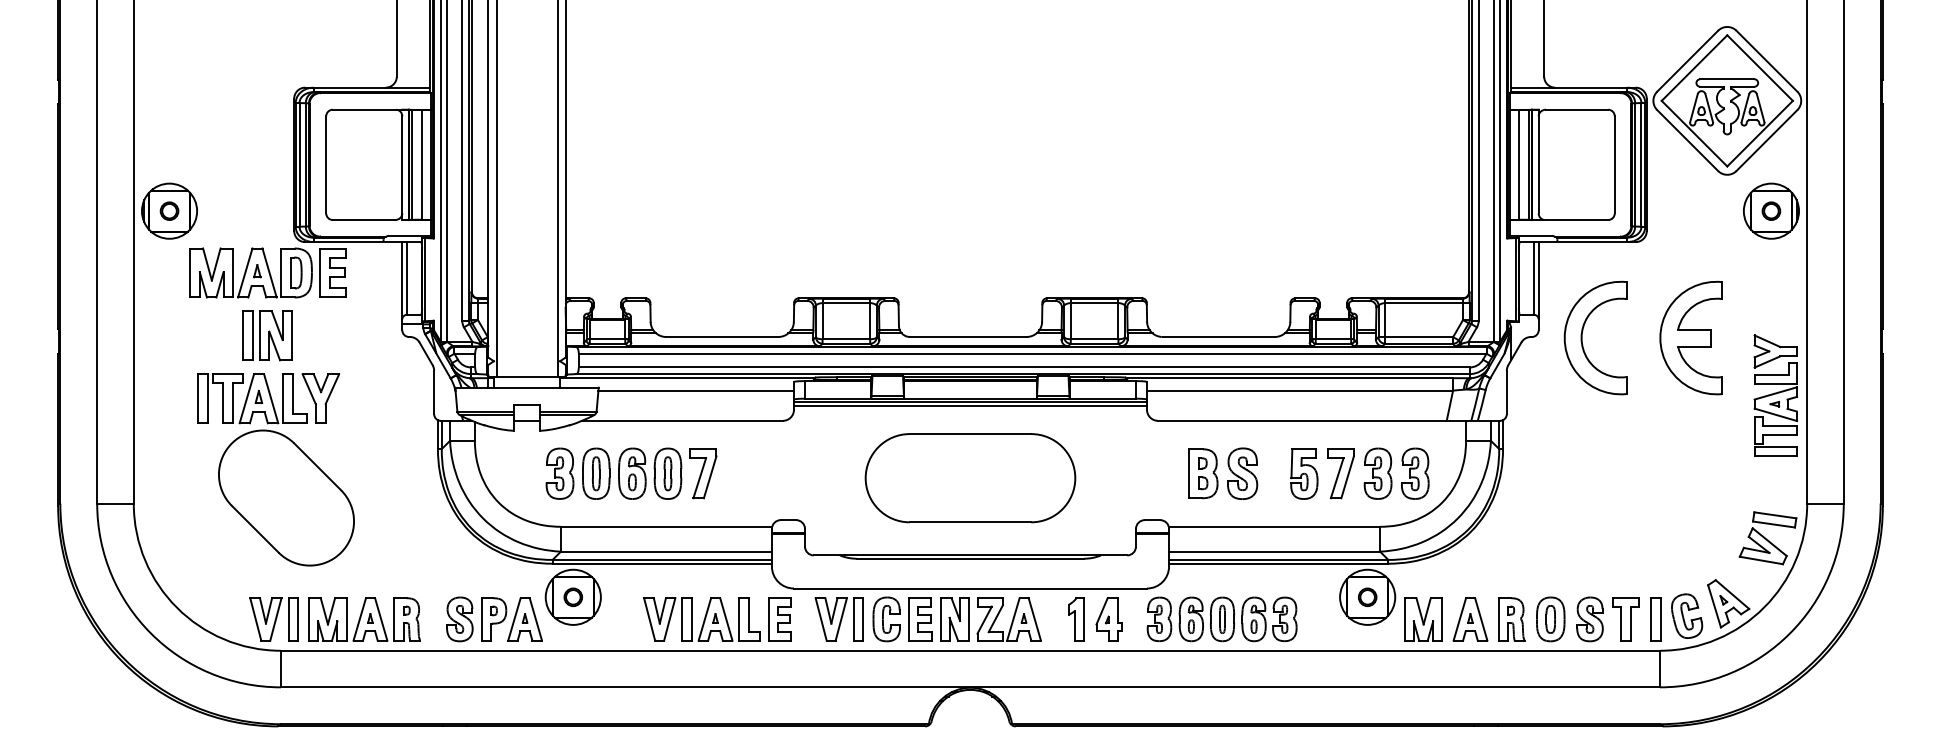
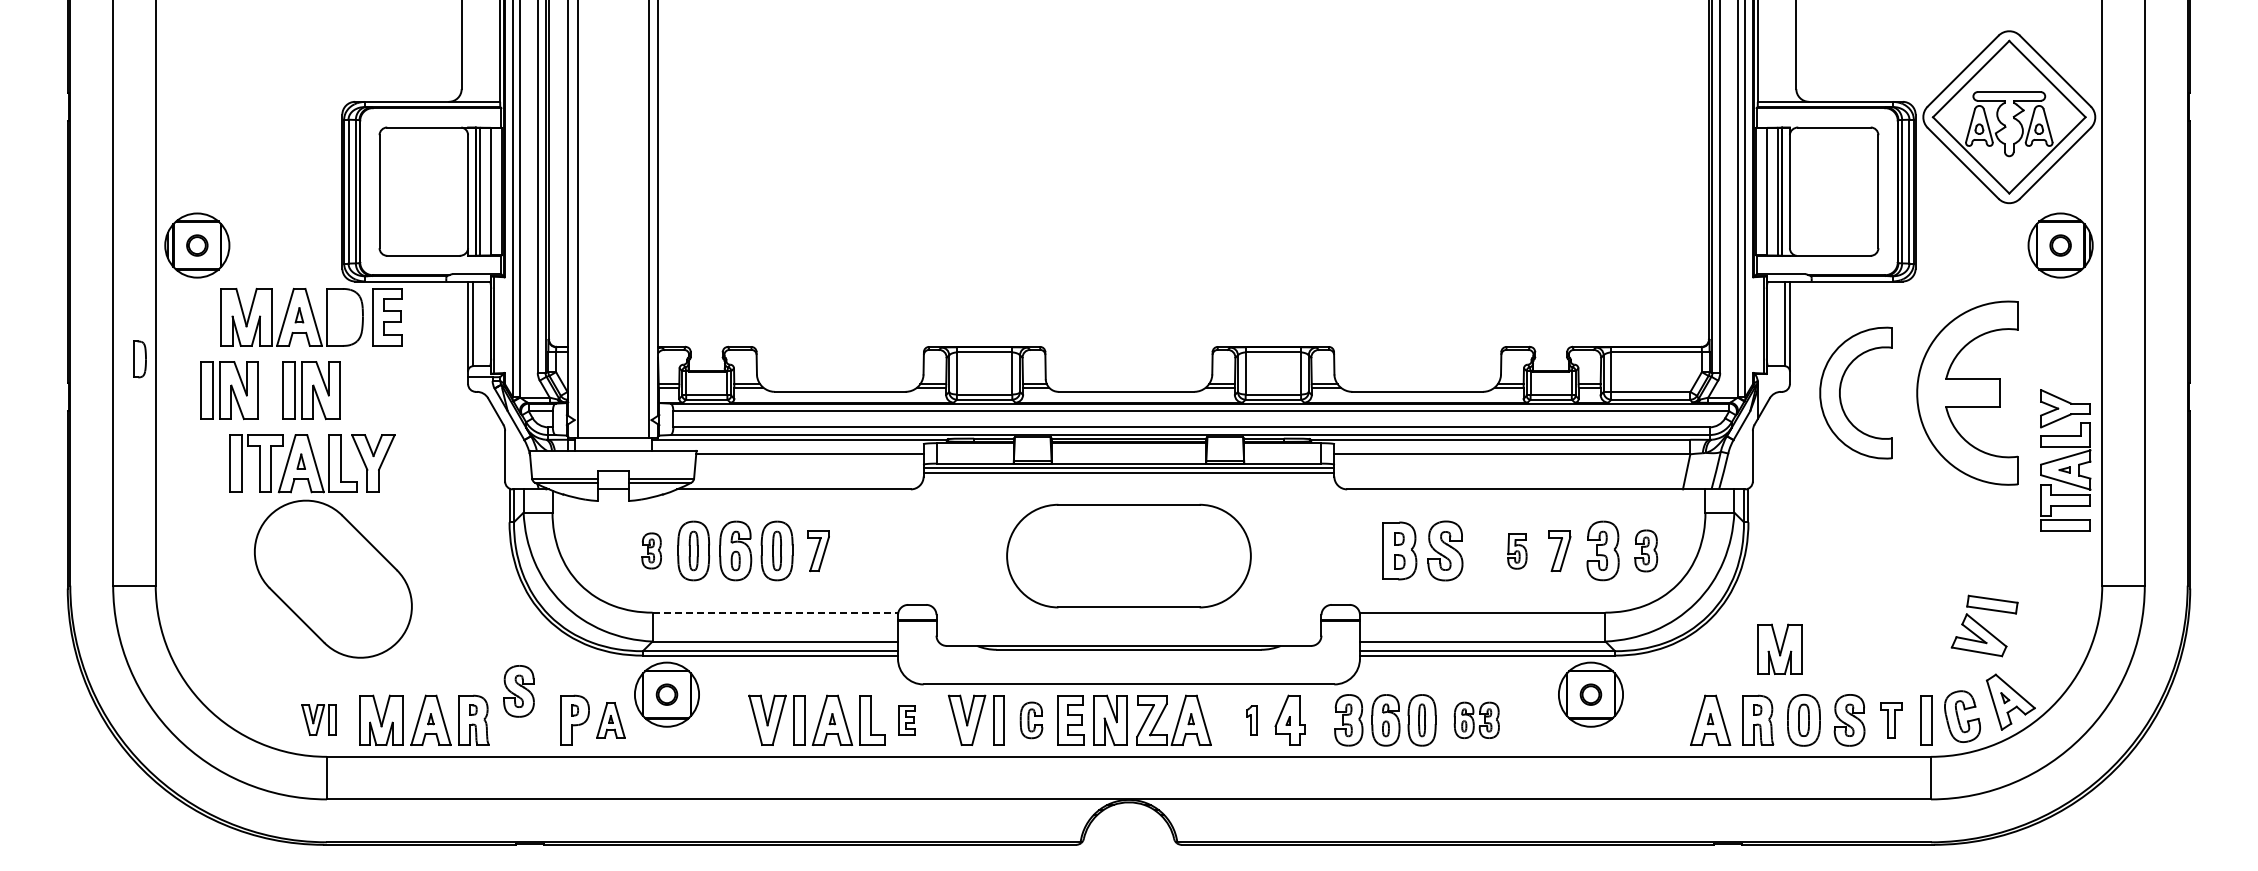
part: (296, 273) -> (139, 359), moved
part: (197, 335) -> (229, 390), added
part: (1690, 337) -> (1966, 392), size x1.4
part: (559, 473) -> (651, 550), size x0.6
part: (1414, 473) -> (1645, 550), size x0.7
part: (703, 474) -> (818, 551), size x0.7
part: (1304, 474) -> (1517, 551), size x0.6
part: (1340, 474) -> (1559, 551), size x0.7
line: (666, 526) -> (775, 612), solid -> dashed
part: (1767, 537) -> (1984, 625), moved
part: (273, 618) -> (318, 719), size x0.6
part: (524, 618) -> (610, 719), size x0.7
part: (1423, 618) -> (1779, 648), moved
part: (459, 619) -> (518, 691), moved
part: (779, 619) -> (906, 720), size x0.6
part: (886, 619) -> (1031, 720), size x0.7
part: (1075, 619) -> (1251, 720), size x0.6
part: (1269, 619) -> (1476, 720), size x0.7
part: (1626, 619) -> (1891, 720), size x0.7

